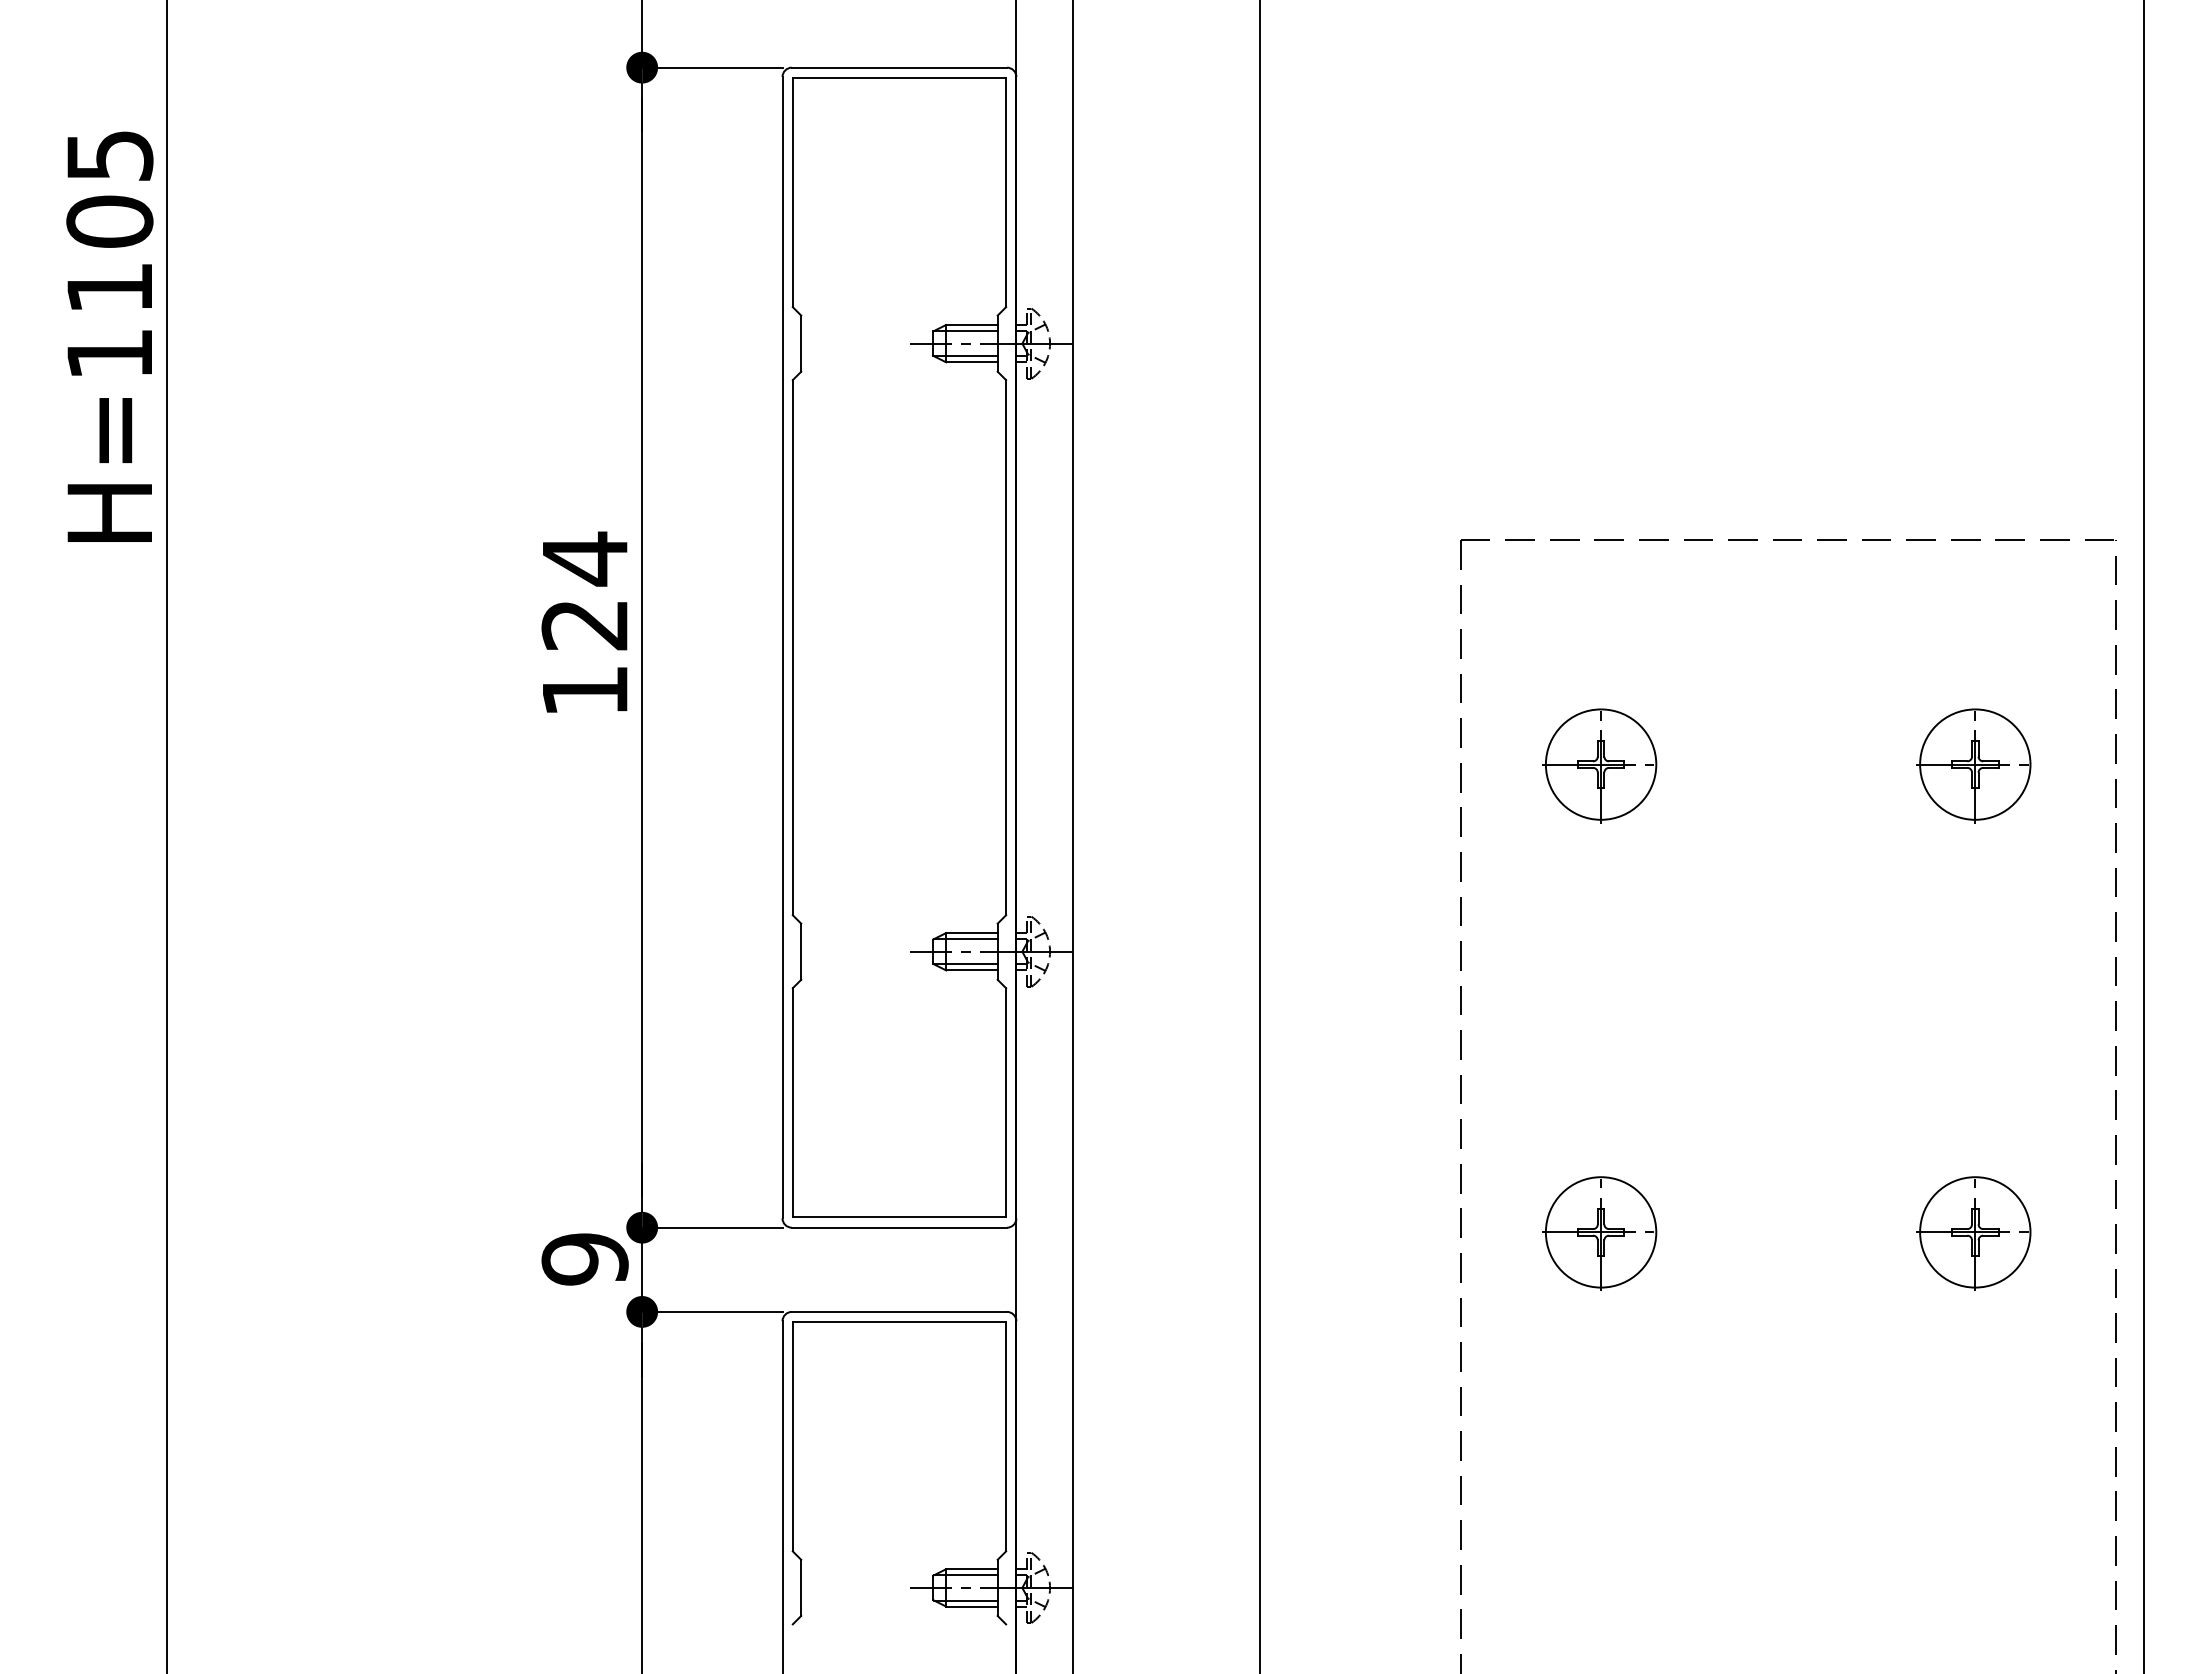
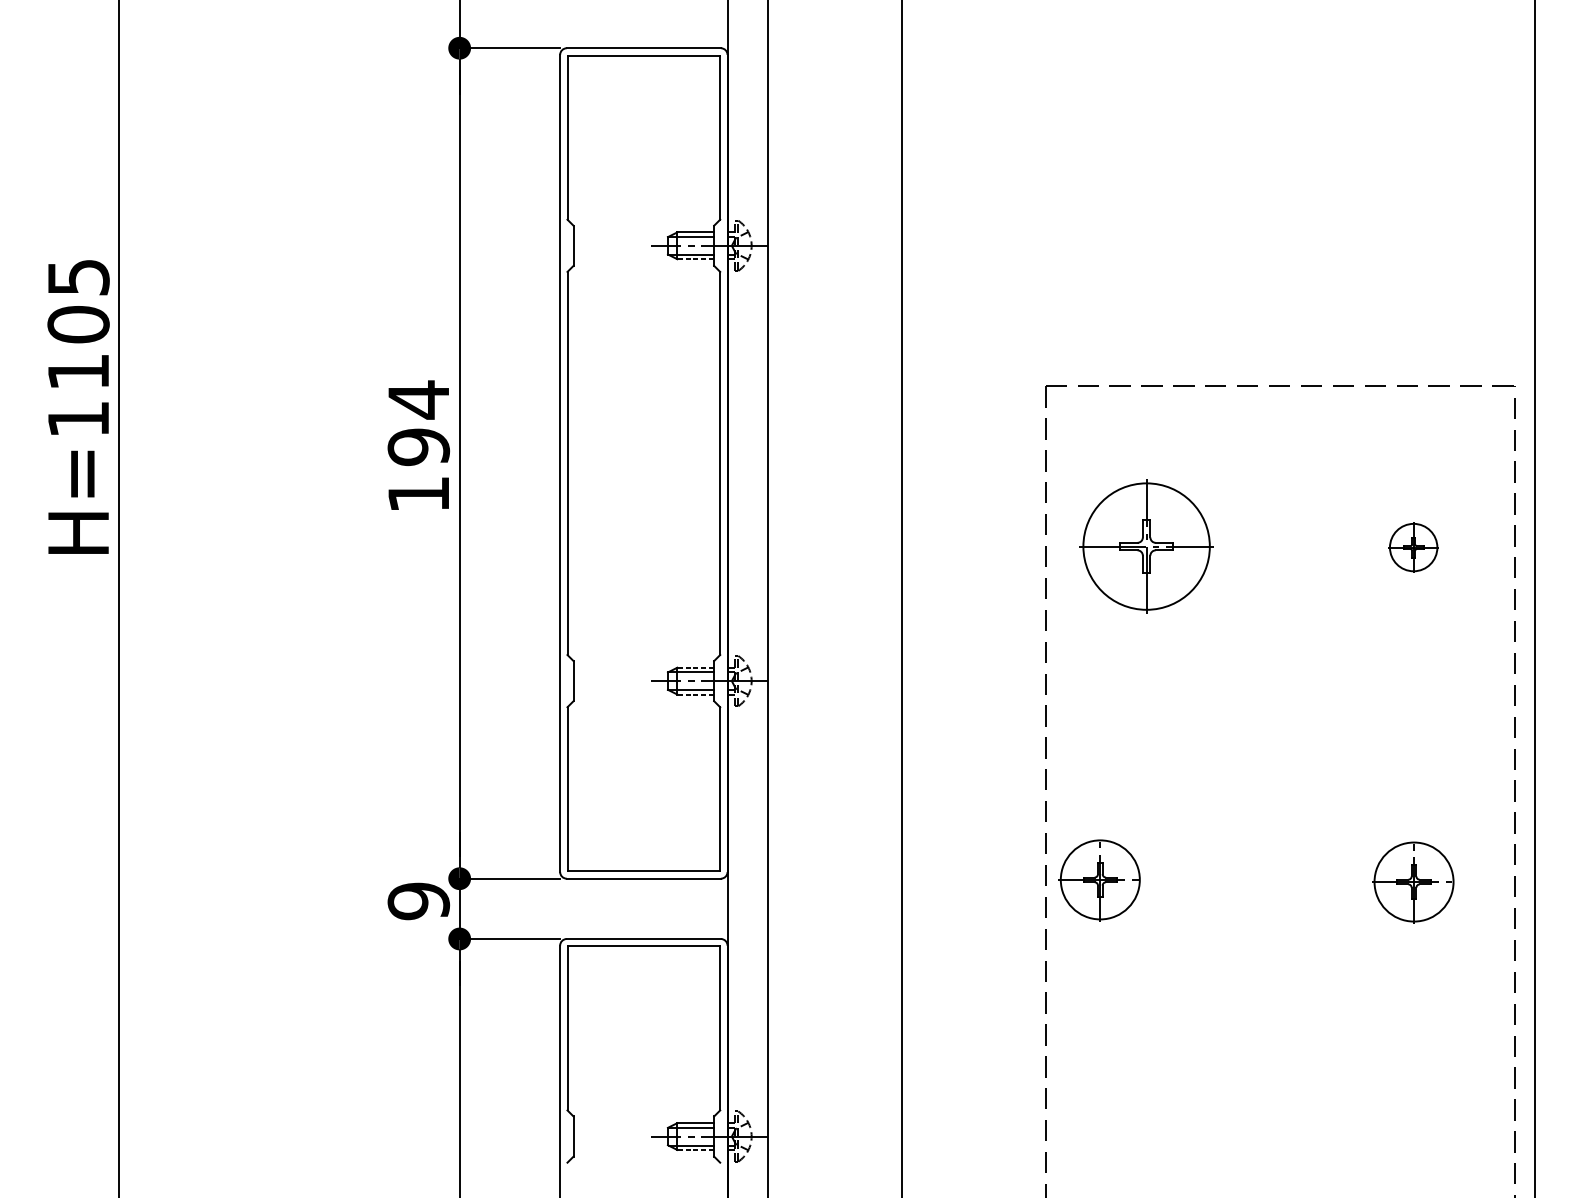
text: (109, 336) -> (78, 406), moved
line: (971, 362) -> (695, 259), solid -> dashed
text: (584, 625) -> (418, 447), 124 -> 194
part: (1599, 765) -> (1145, 547), size x1.6
part: (1973, 765) -> (1412, 547), size x0.6
line: (971, 933) -> (695, 668), solid -> dashed
line: (971, 970) -> (695, 694), solid -> dashed
part: (1599, 1233) -> (1099, 880), moved
line: (971, 1606) -> (695, 1149), solid -> dashed

